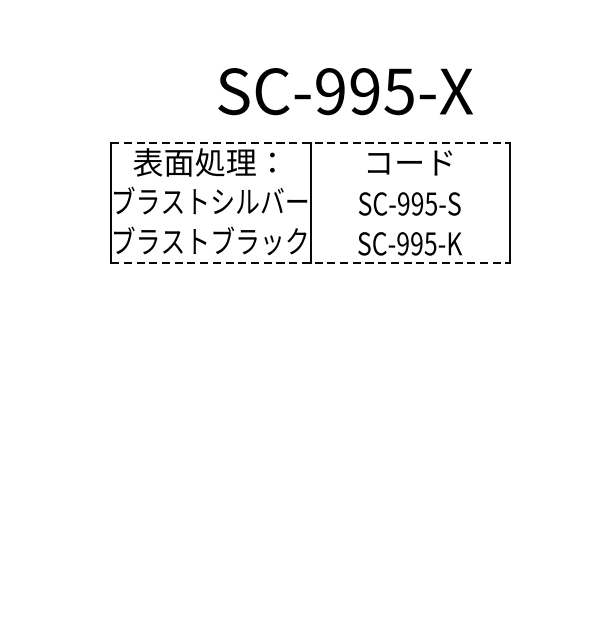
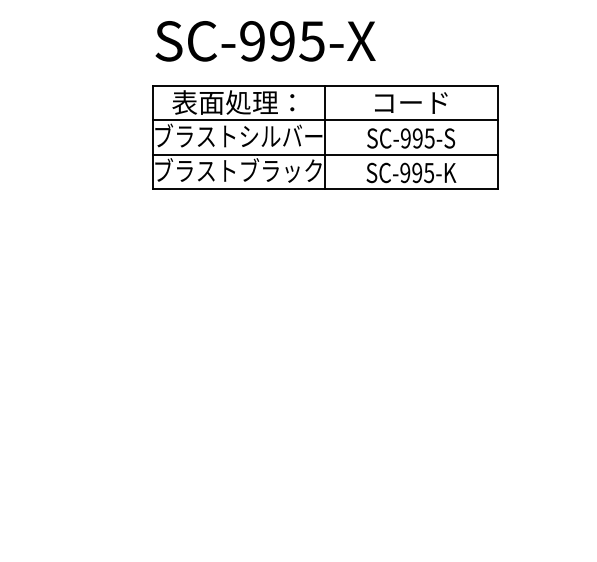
text: (345, 91) -> (265, 41), moved
line: (310, 142) -> (325, 85), dashed -> solid
line: (309, 183) -> (324, 120), added
line: (309, 222) -> (324, 154), added
line: (310, 262) -> (325, 189), dashed -> solid

